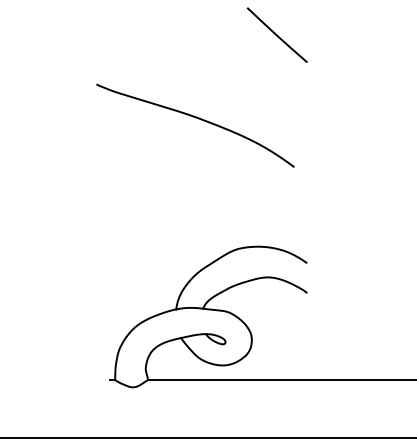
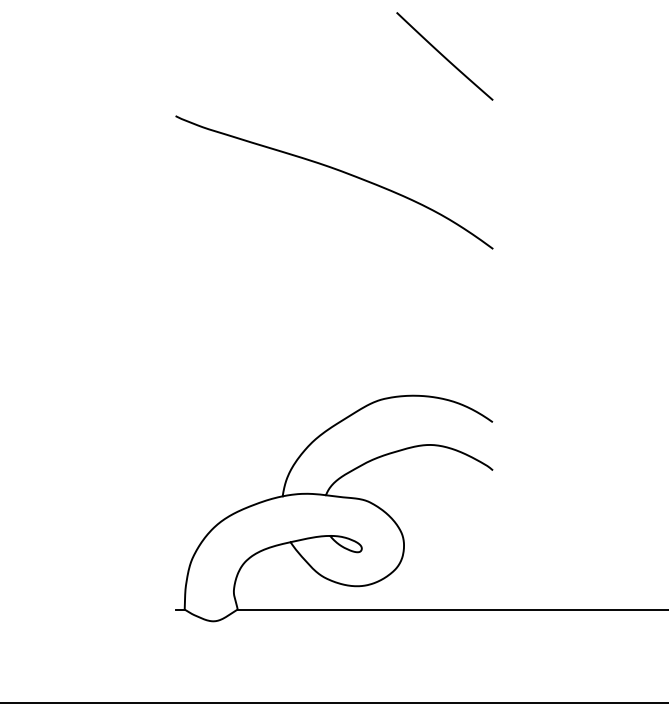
curve: (198, 119) -> (339, 172), moved

